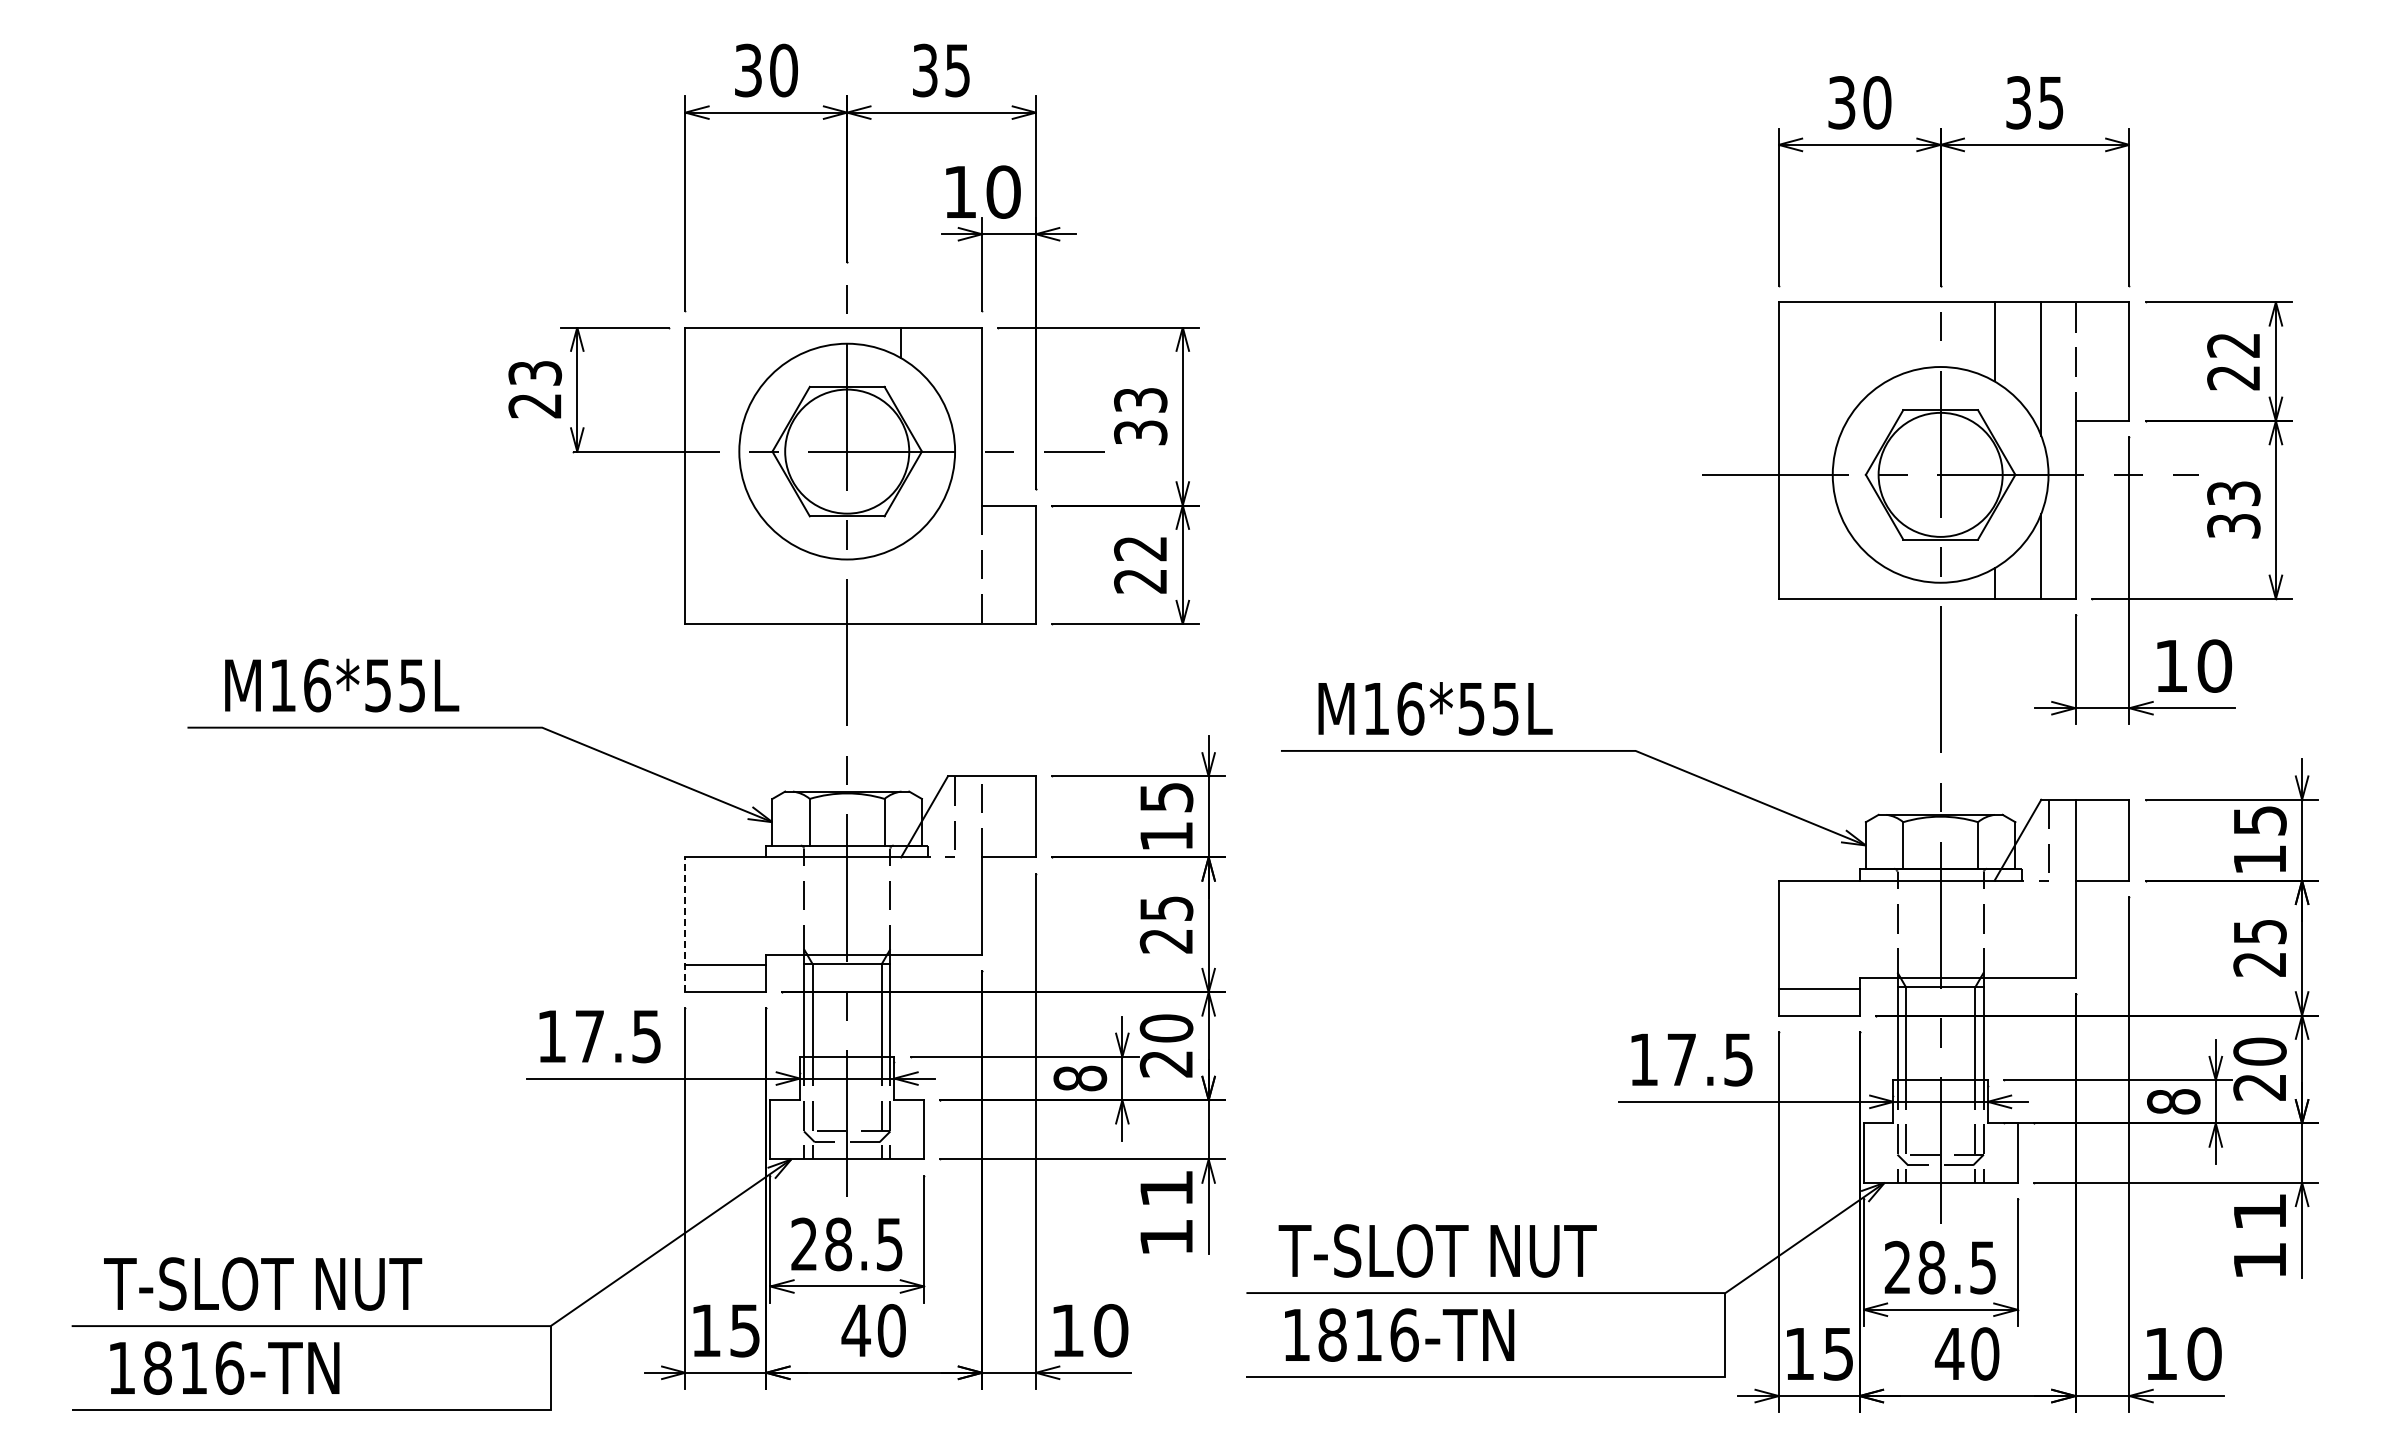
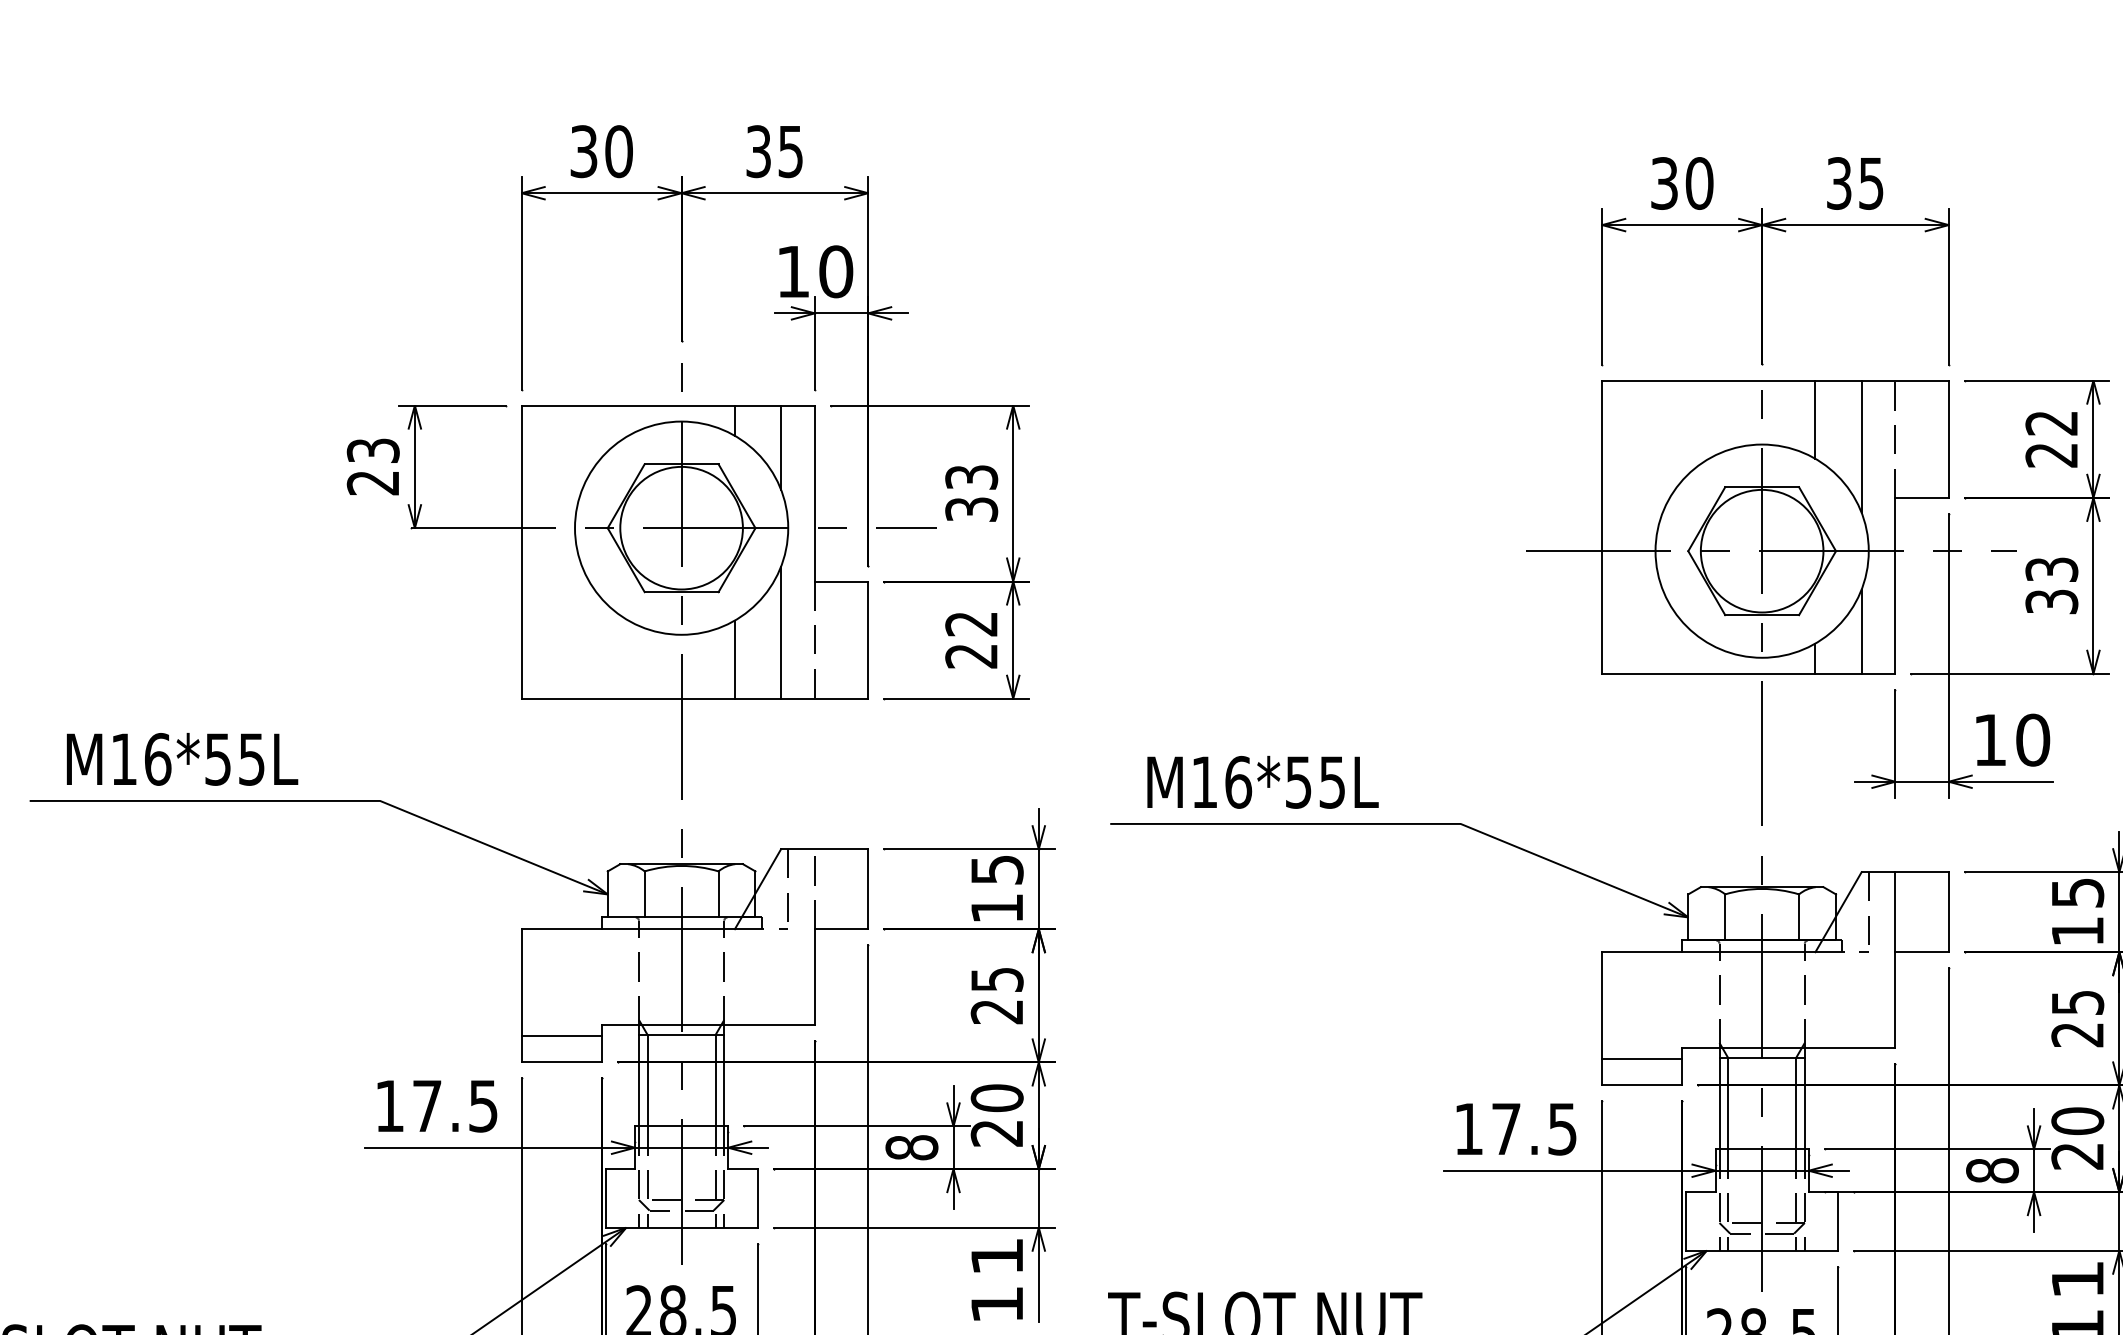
line: (947, 369) -> (780, 447), added
line: (947, 557) -> (780, 632), added
line: (901, 584) -> (735, 659), added
line: (685, 924) -> (521, 995), dashed -> solid

